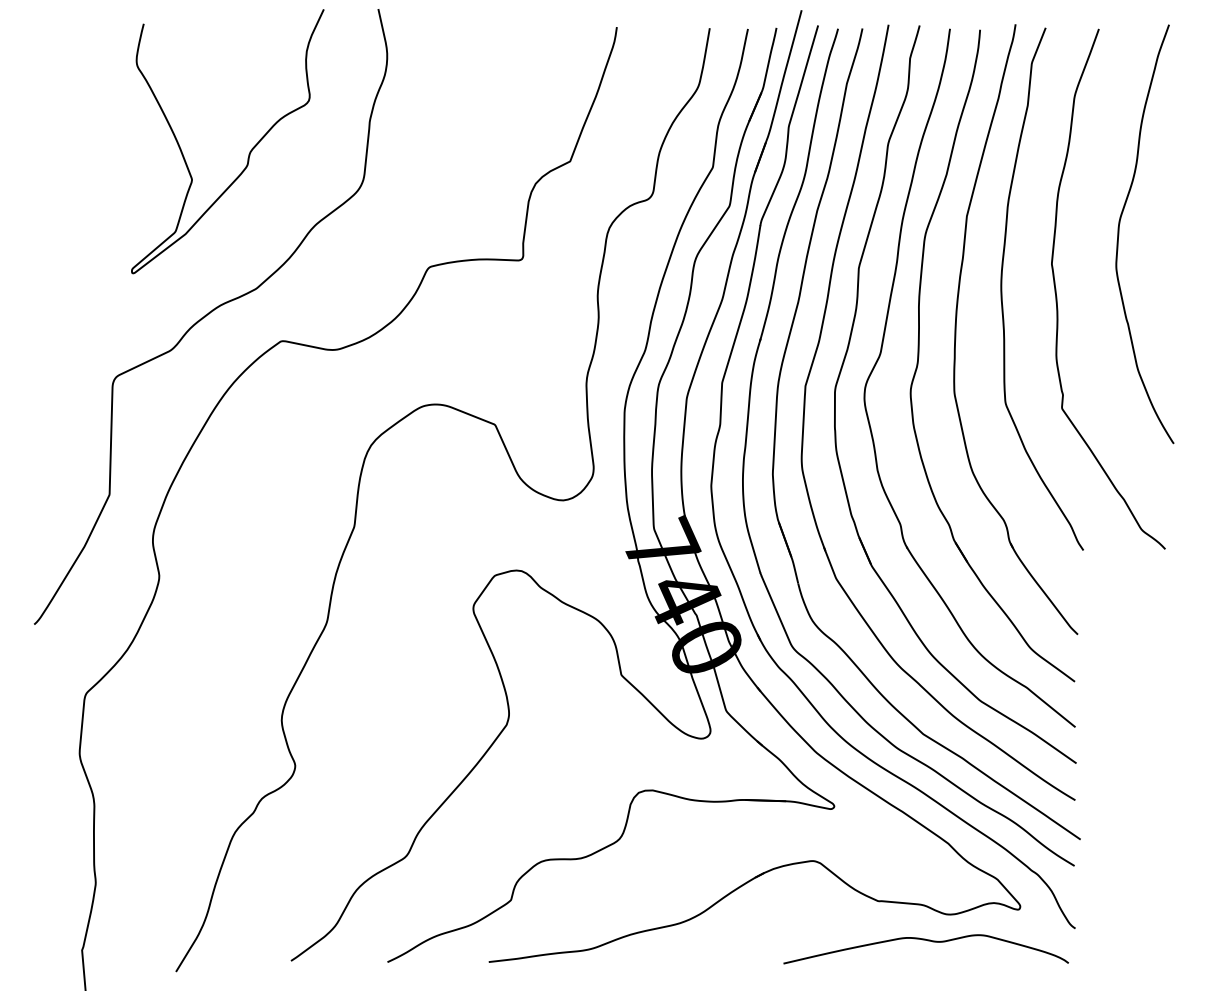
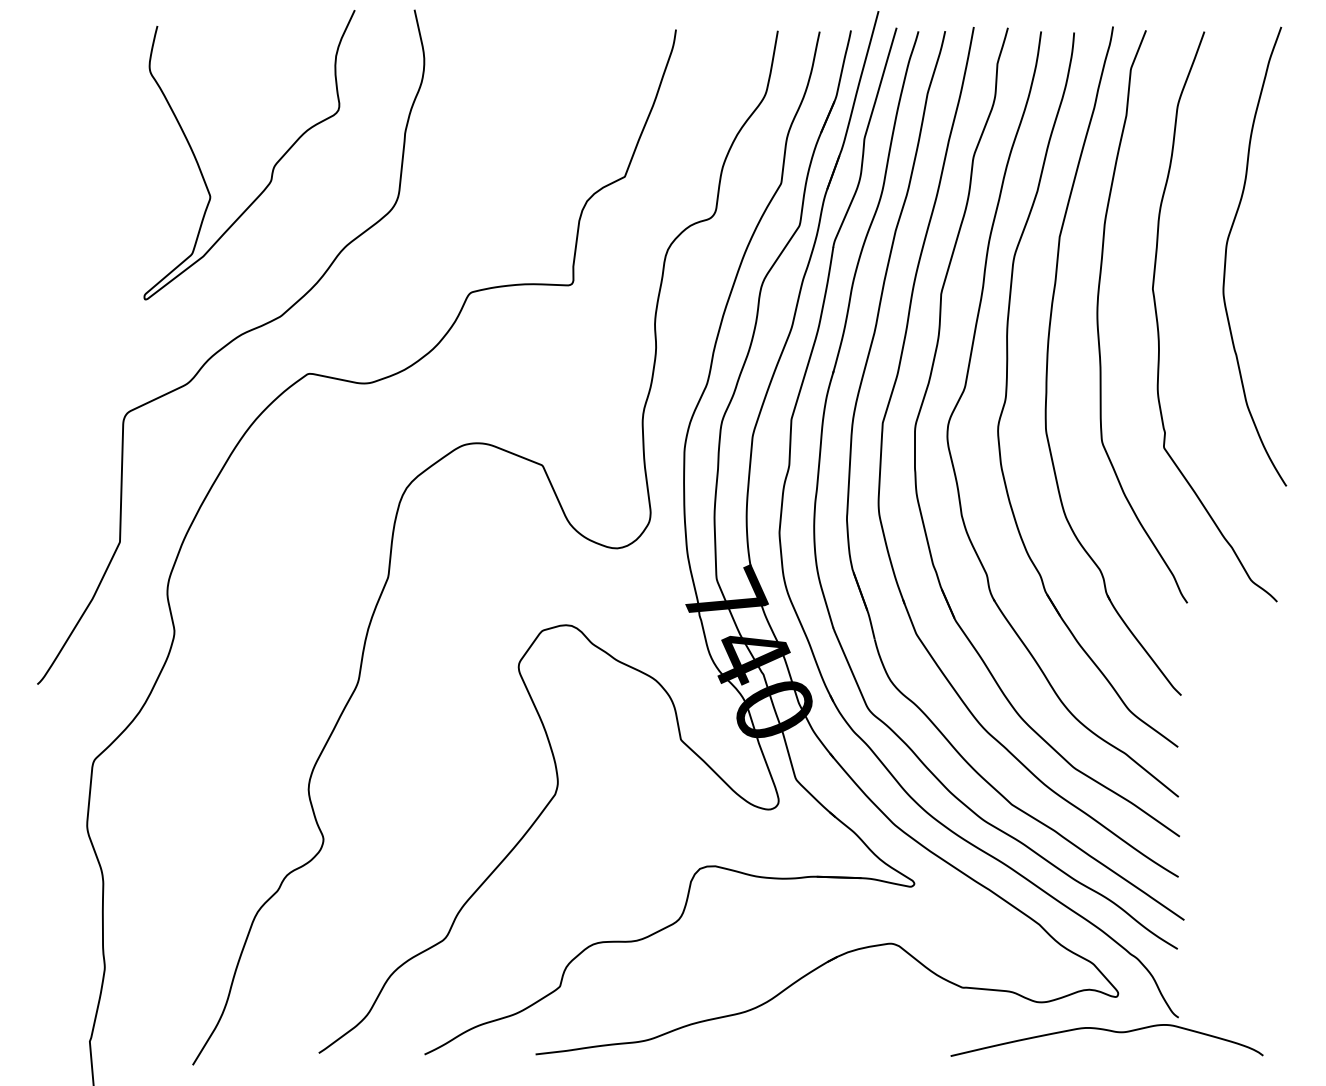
curve: (926, 941) -> (1107, 1031), moved

